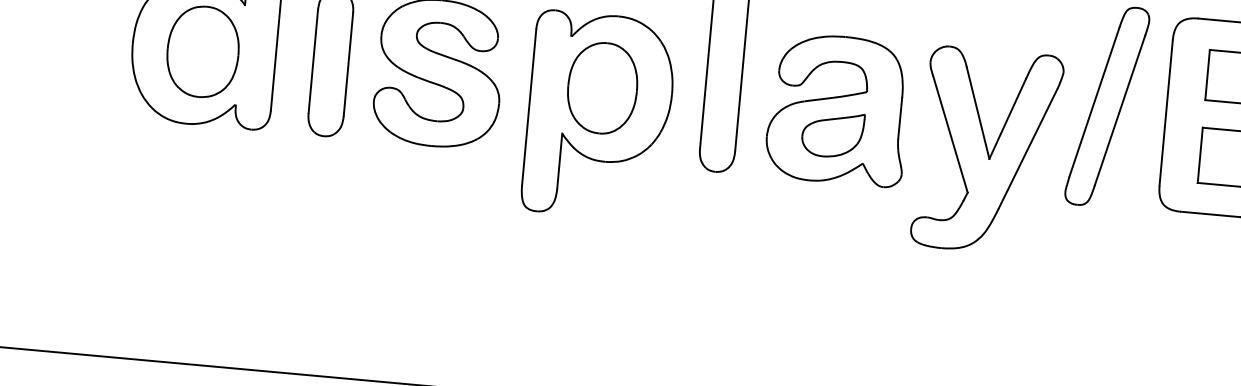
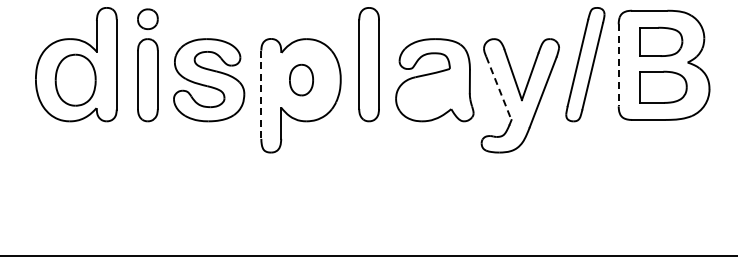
part: (602, 86) -> (301, 79), size x0.6
line: (529, 108) -> (261, 95), solid -> dashed
line: (1165, 113) -> (618, 65), solid -> dashed
part: (832, 134) -> (432, 94), removed
line: (951, 134) -> (499, 88), solid -> dashed

